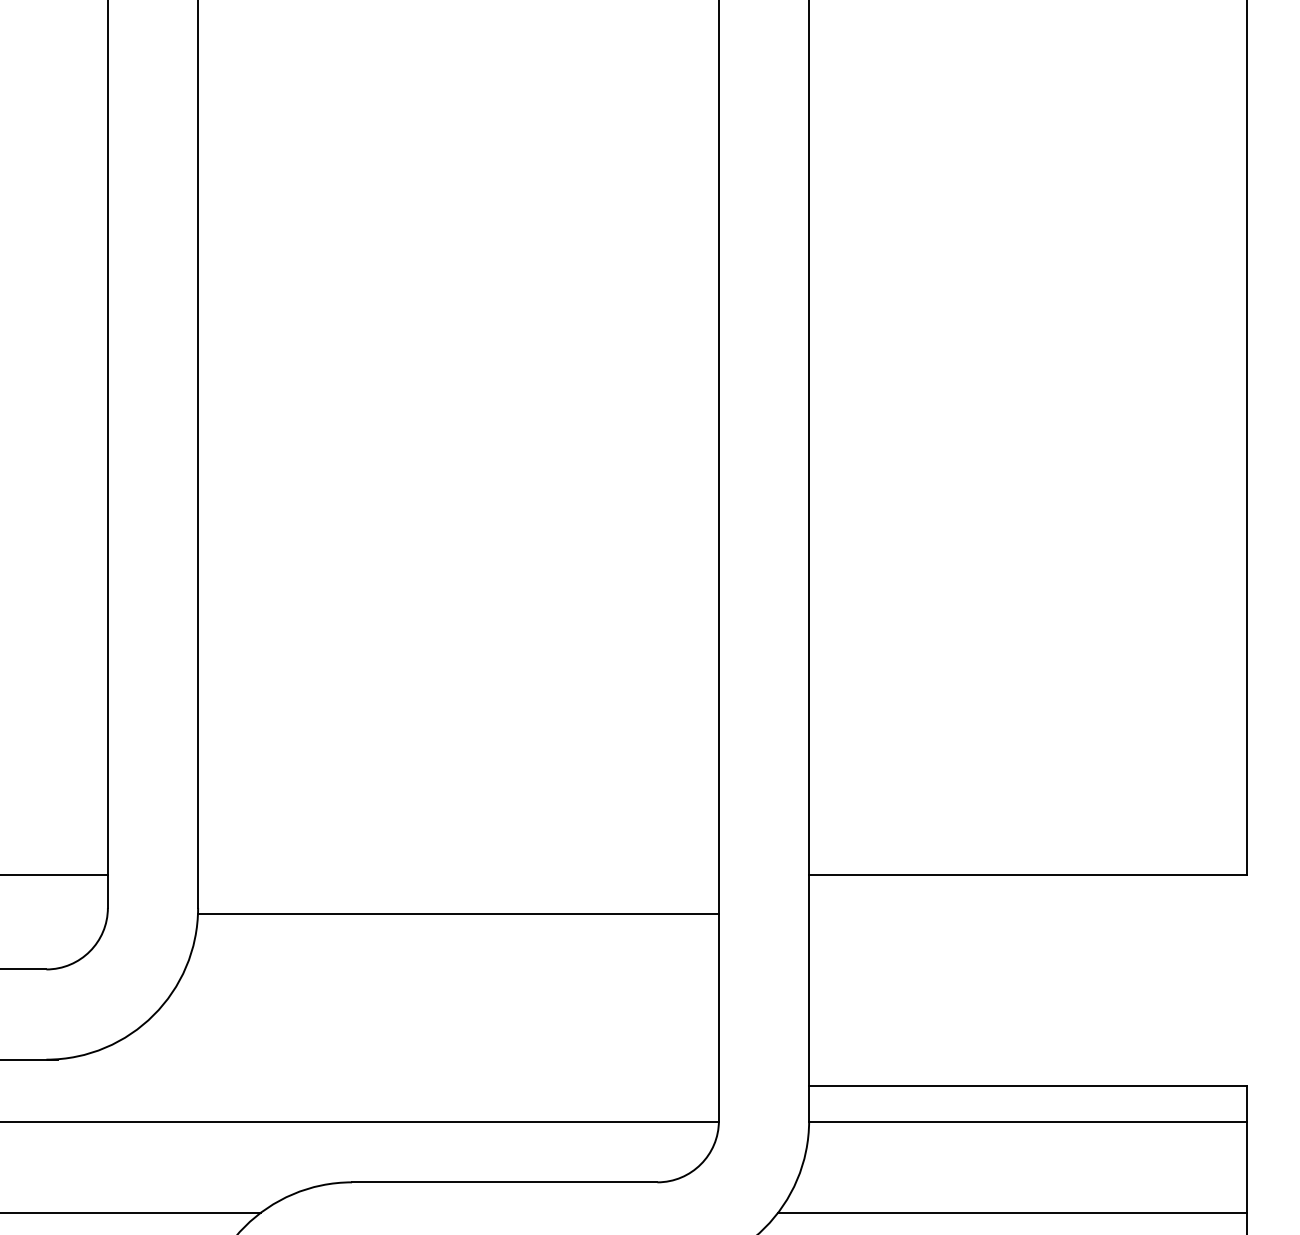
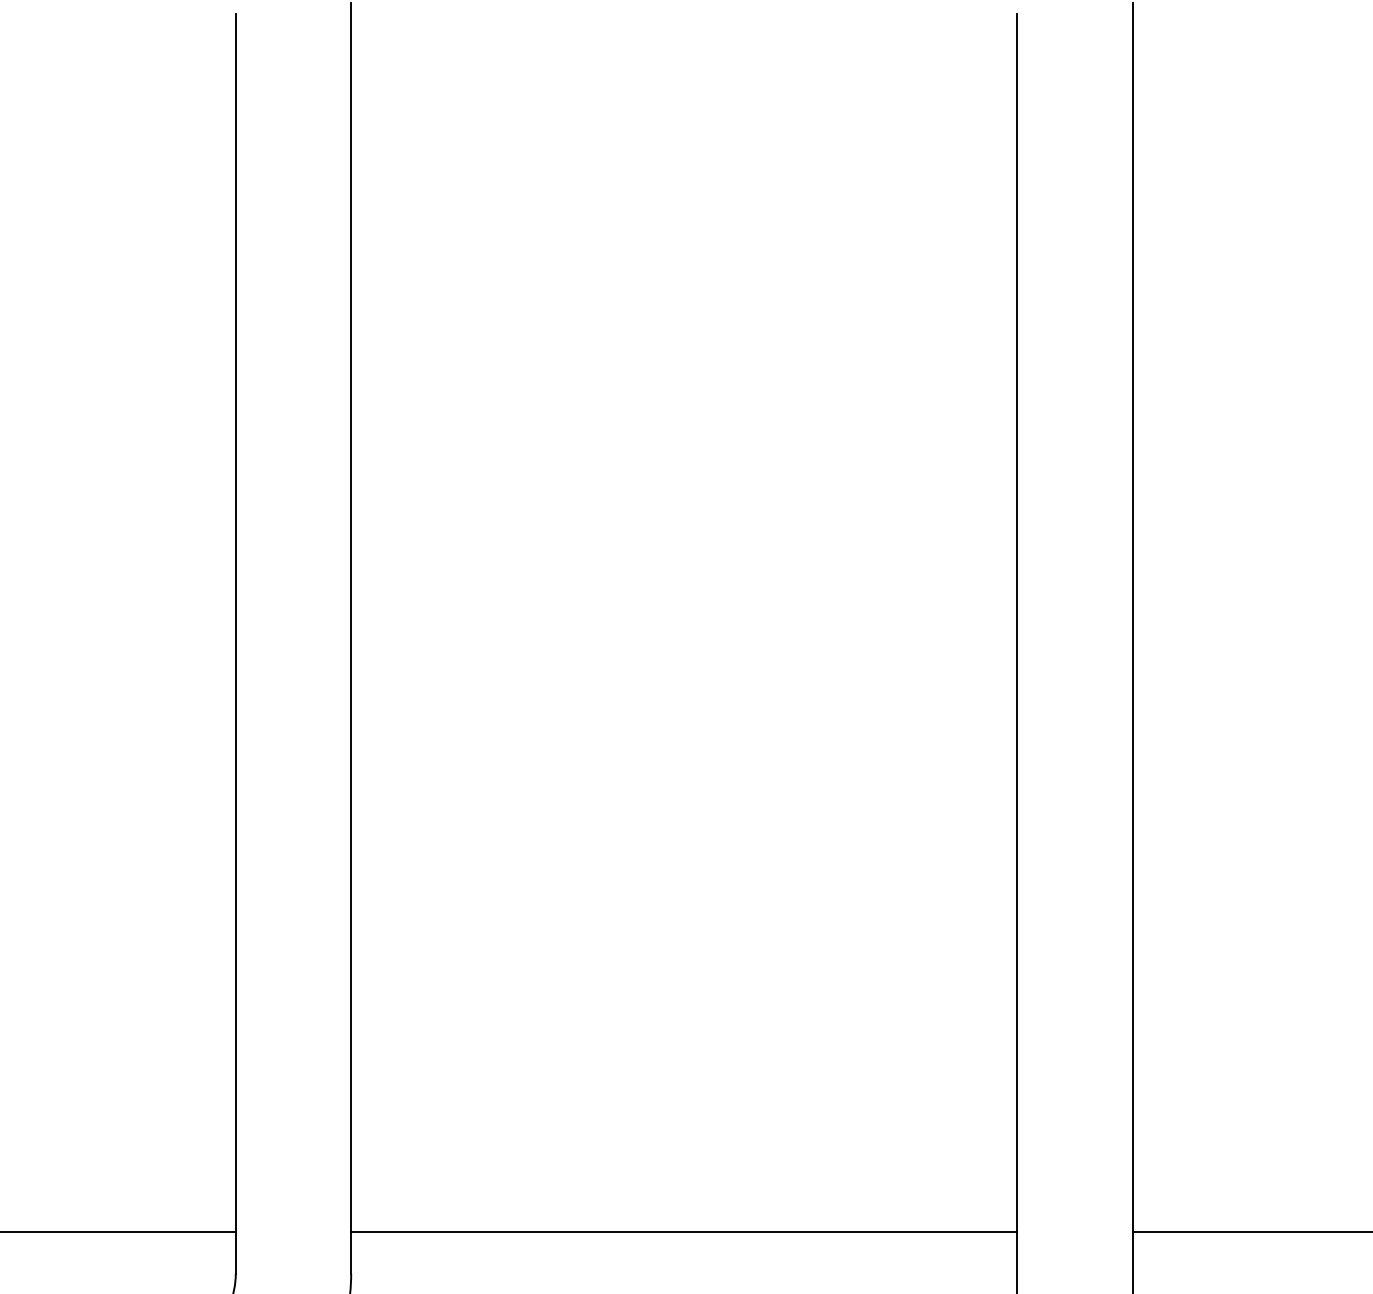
line: (458, 914) -> (684, 1232), moved

